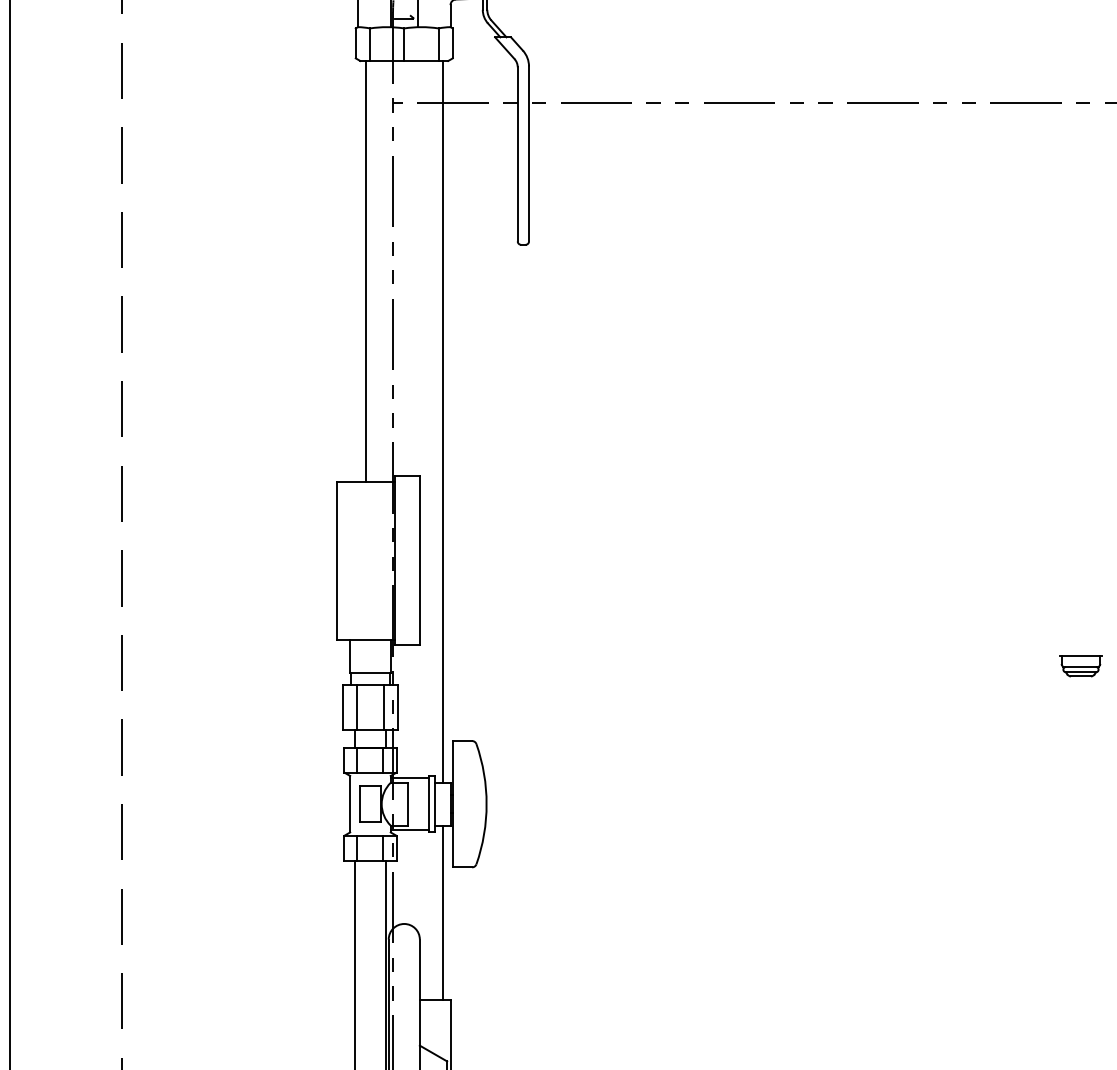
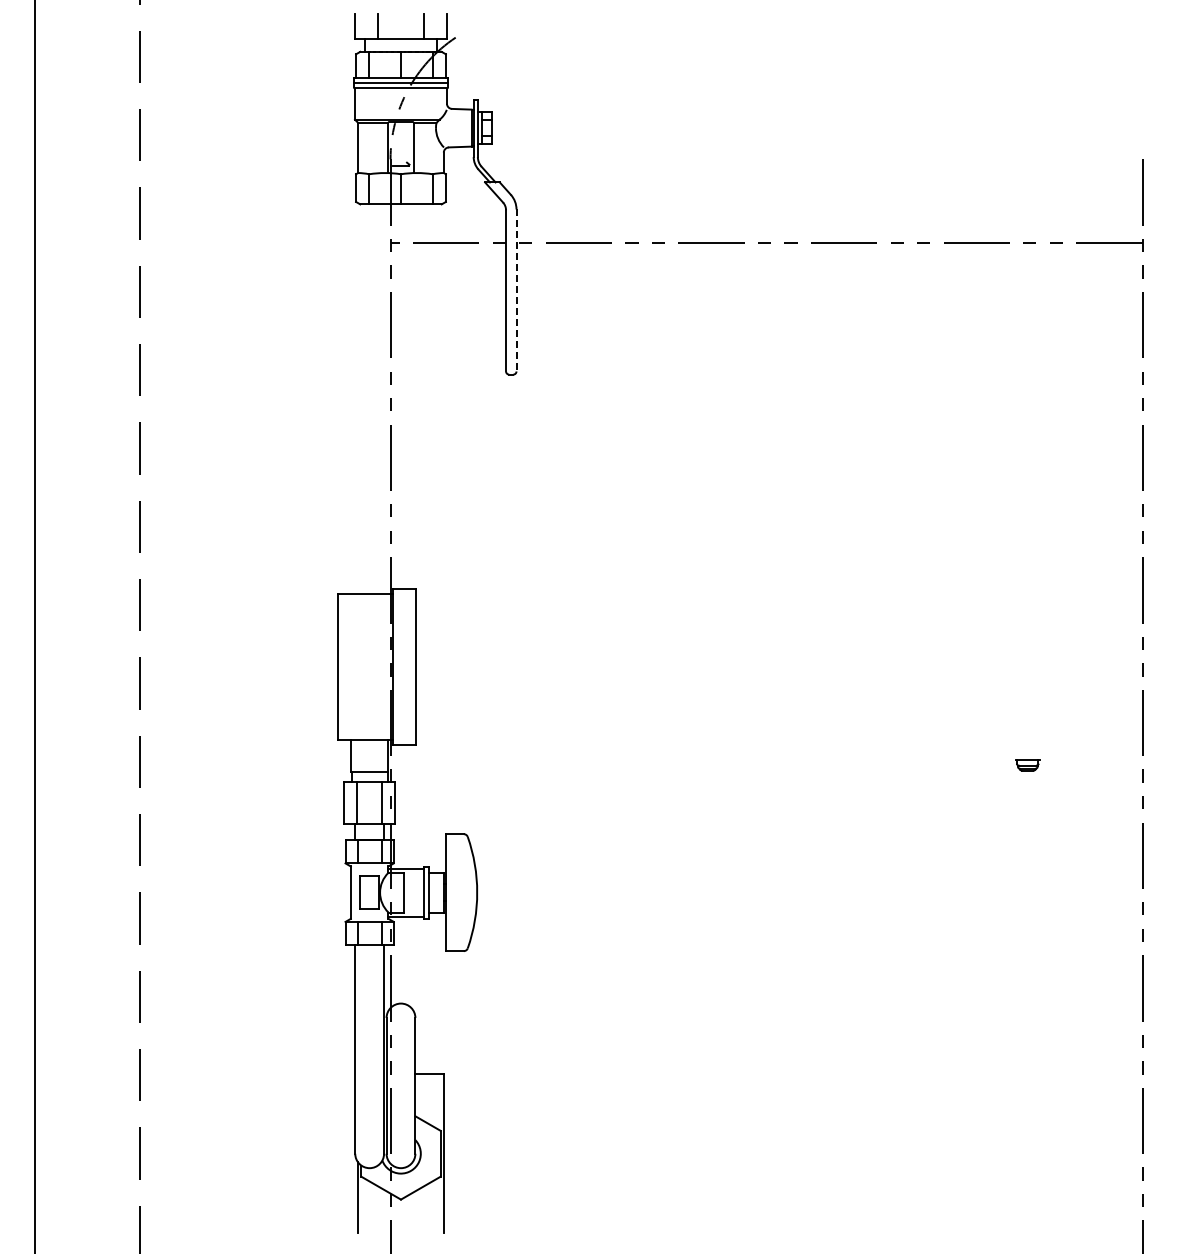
line: (529, 153) -> (516, 290), solid -> dashed
line: (365, 270) -> (365, 398), removed
line: (442, 421) -> (436, 538), removed
part: (1080, 666) -> (1027, 765), size x0.6
line: (442, 913) -> (436, 993), removed

